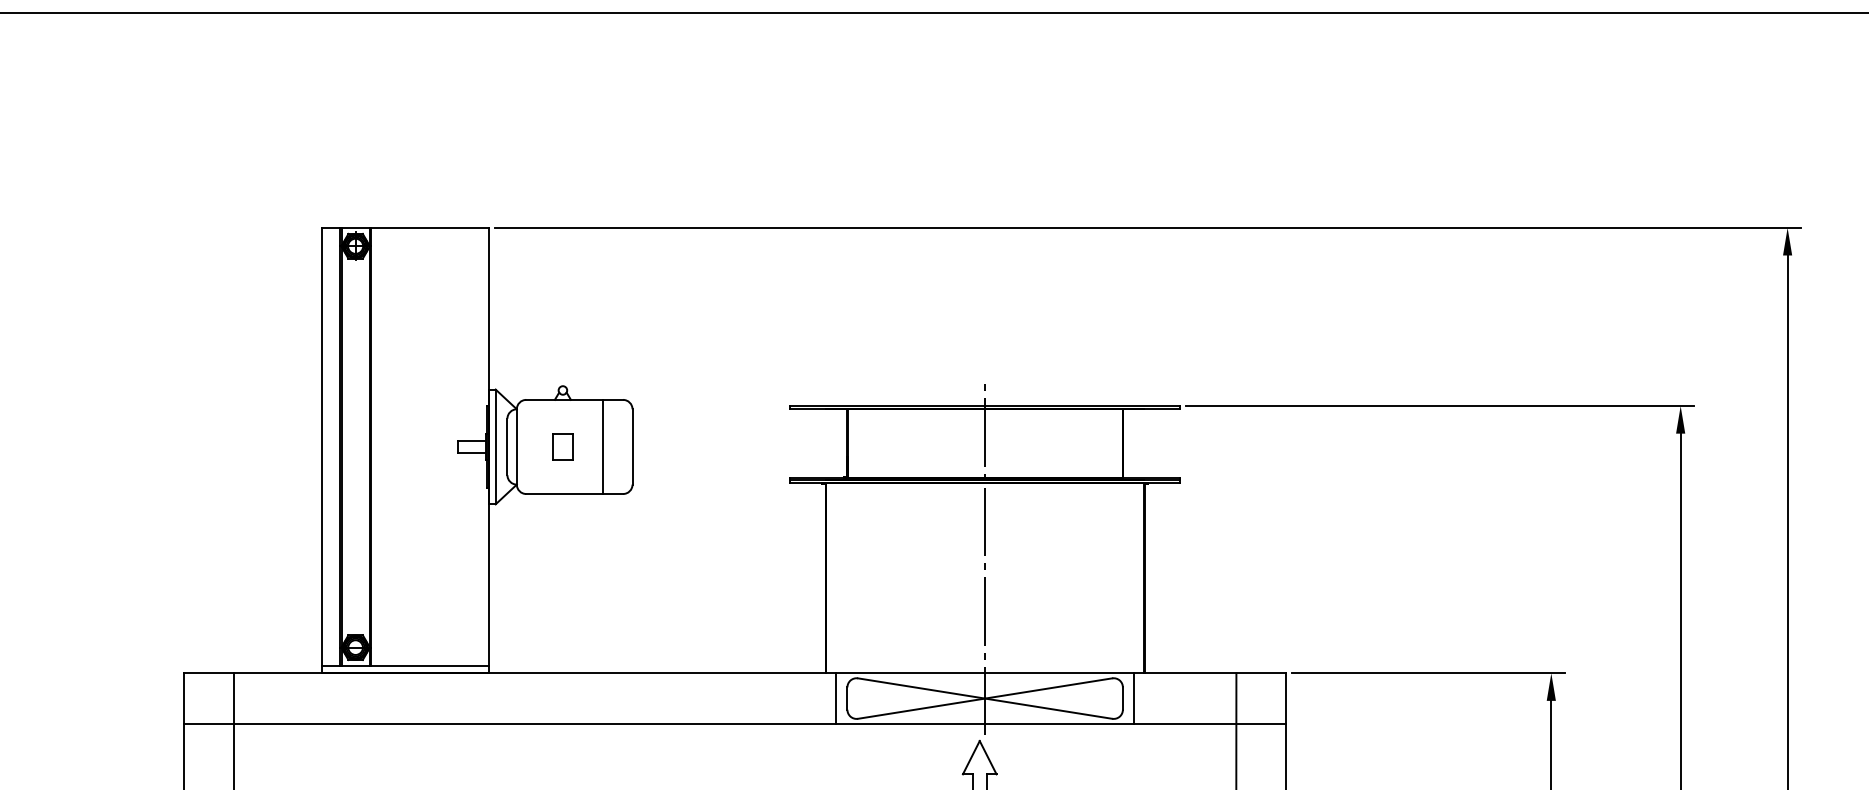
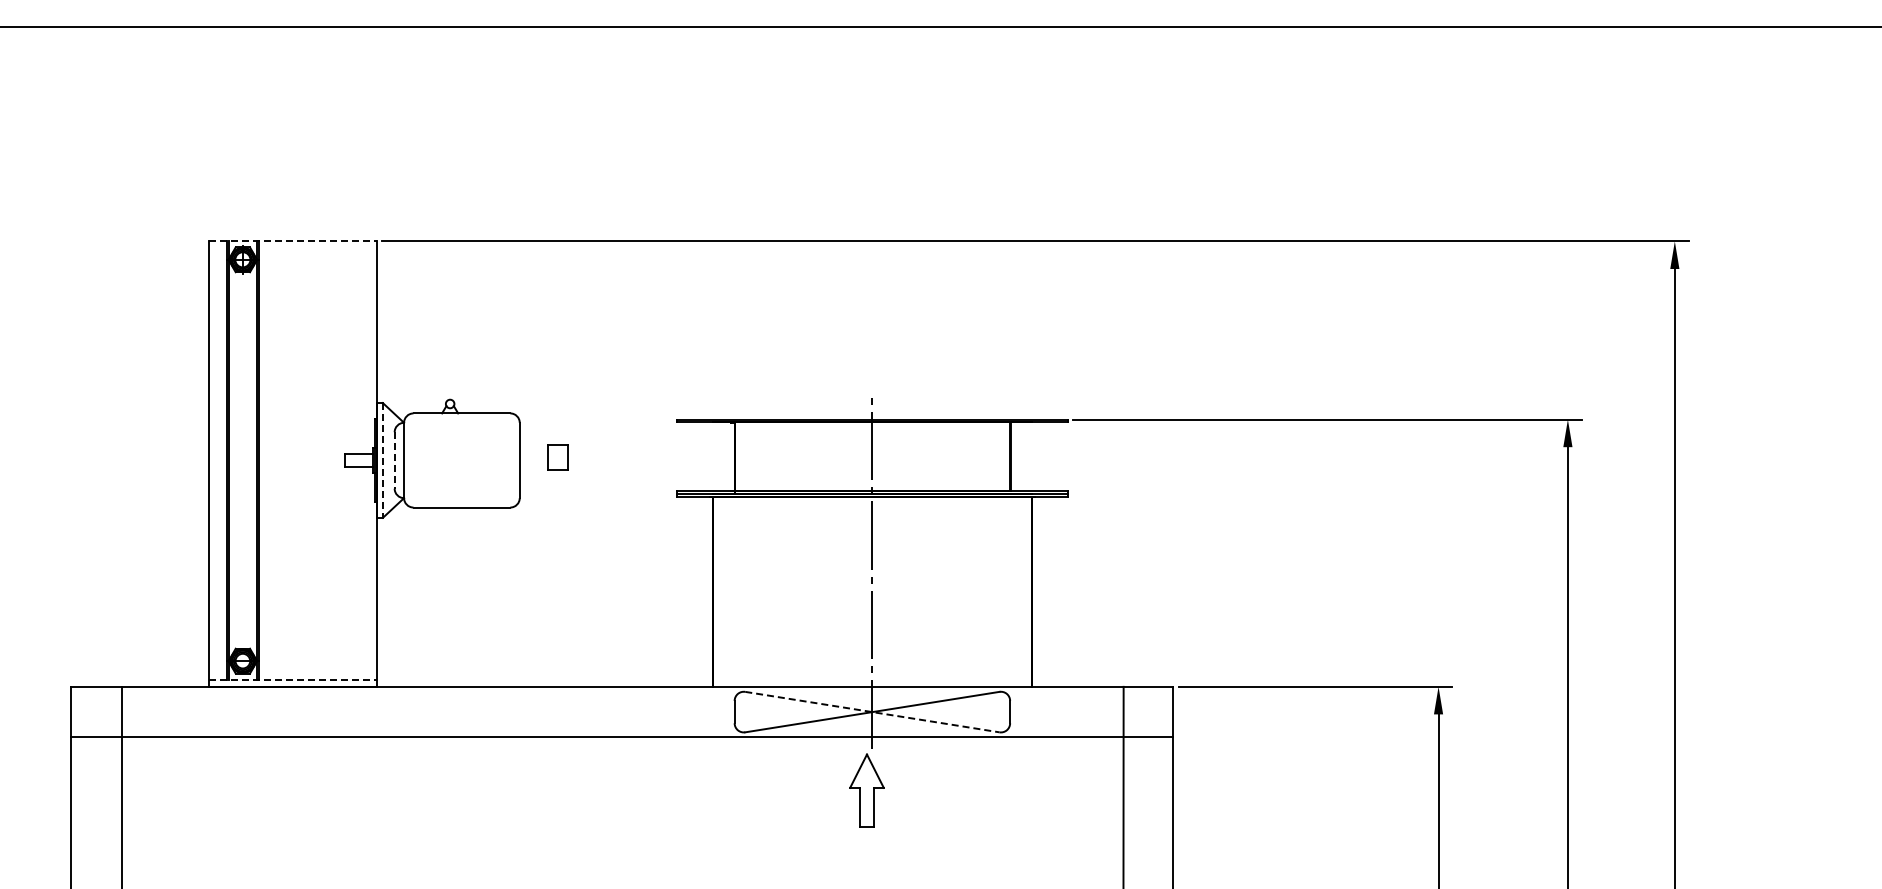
line: (405, 227) -> (292, 241), solid -> dashed
line: (495, 446) -> (382, 460), solid -> dashed
line: (507, 446) -> (394, 460), solid -> dashed
part: (562, 446) -> (557, 457), moved
line: (603, 446) -> (490, 460), removed
line: (405, 665) -> (292, 679), solid -> dashed
line: (836, 697) -> (723, 711), removed
line: (1134, 697) -> (1021, 711), removed
line: (985, 698) -> (872, 712), solid -> dashed

